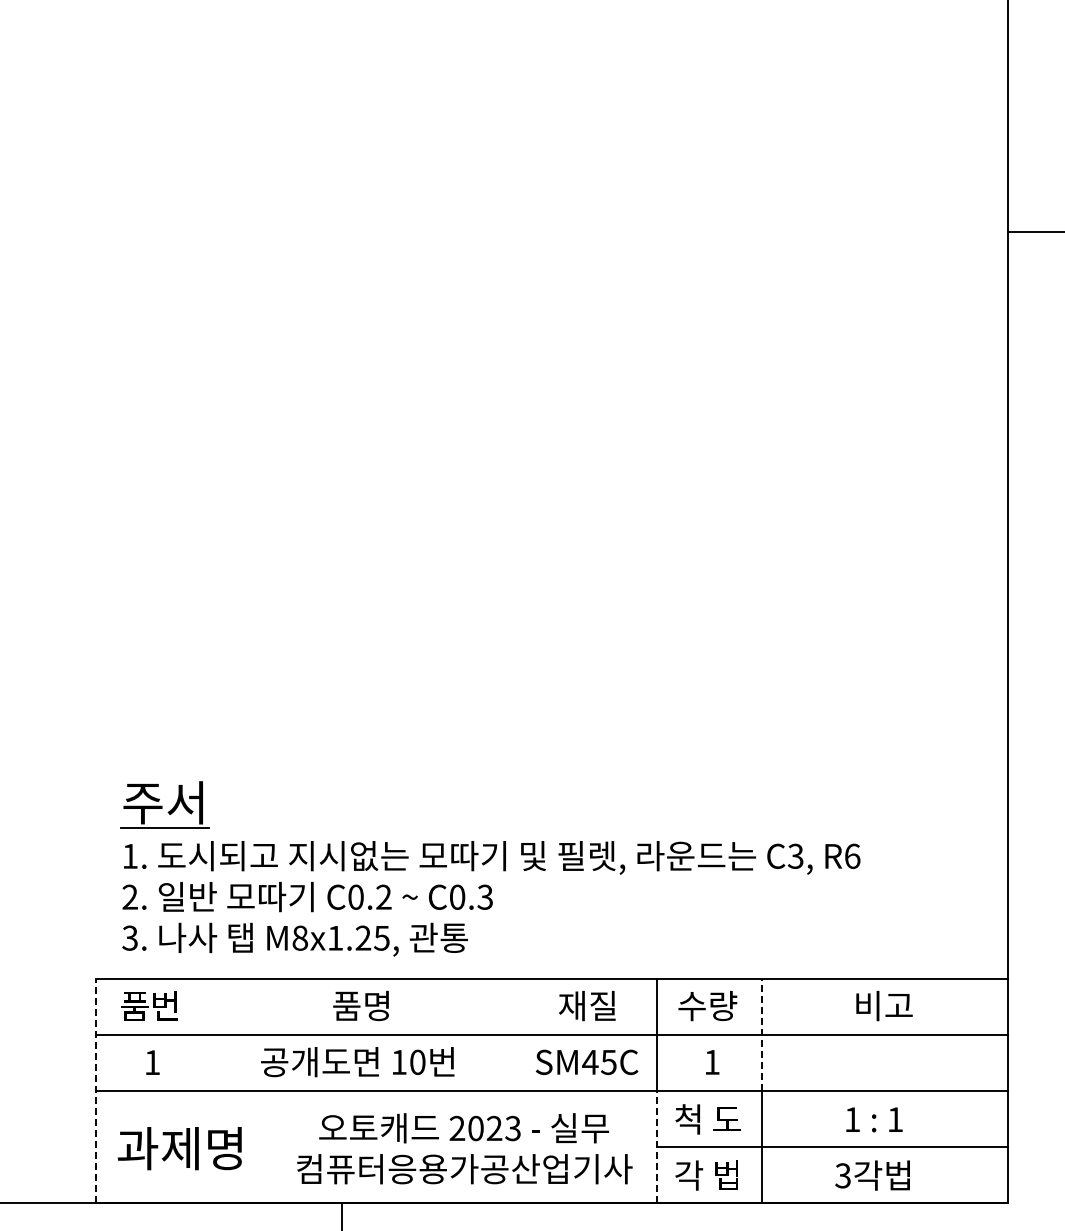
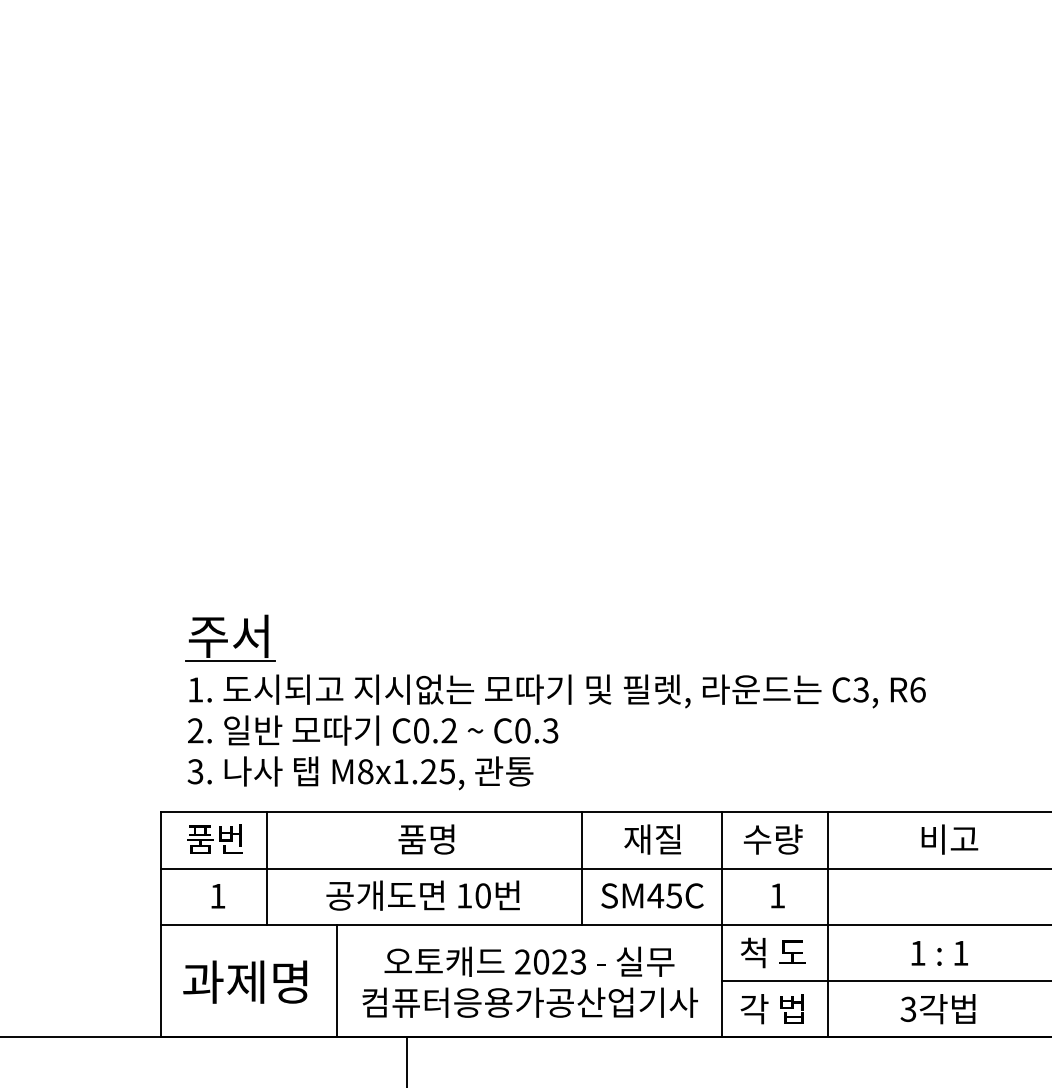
line: (201, 1034) -> (266, 868), added
line: (516, 1034) -> (581, 868), added
line: (762, 1034) -> (827, 868), dashed -> solid
line: (96, 1090) -> (161, 924), dashed -> solid
line: (657, 1146) -> (722, 980), dashed -> solid
line: (271, 1147) -> (336, 981), added

